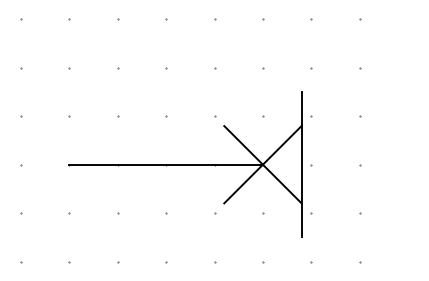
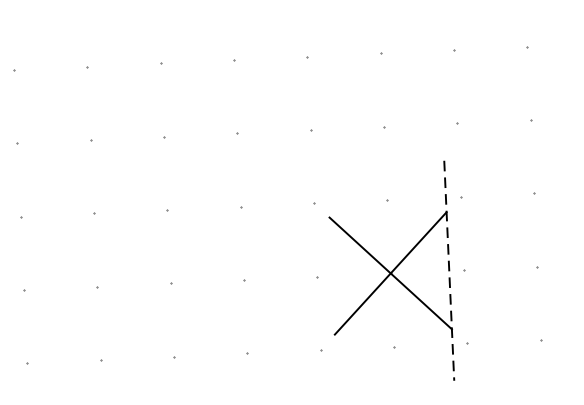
line: (165, 164) -> (243, 279), removed
line: (301, 164) -> (449, 270), solid -> dashed

